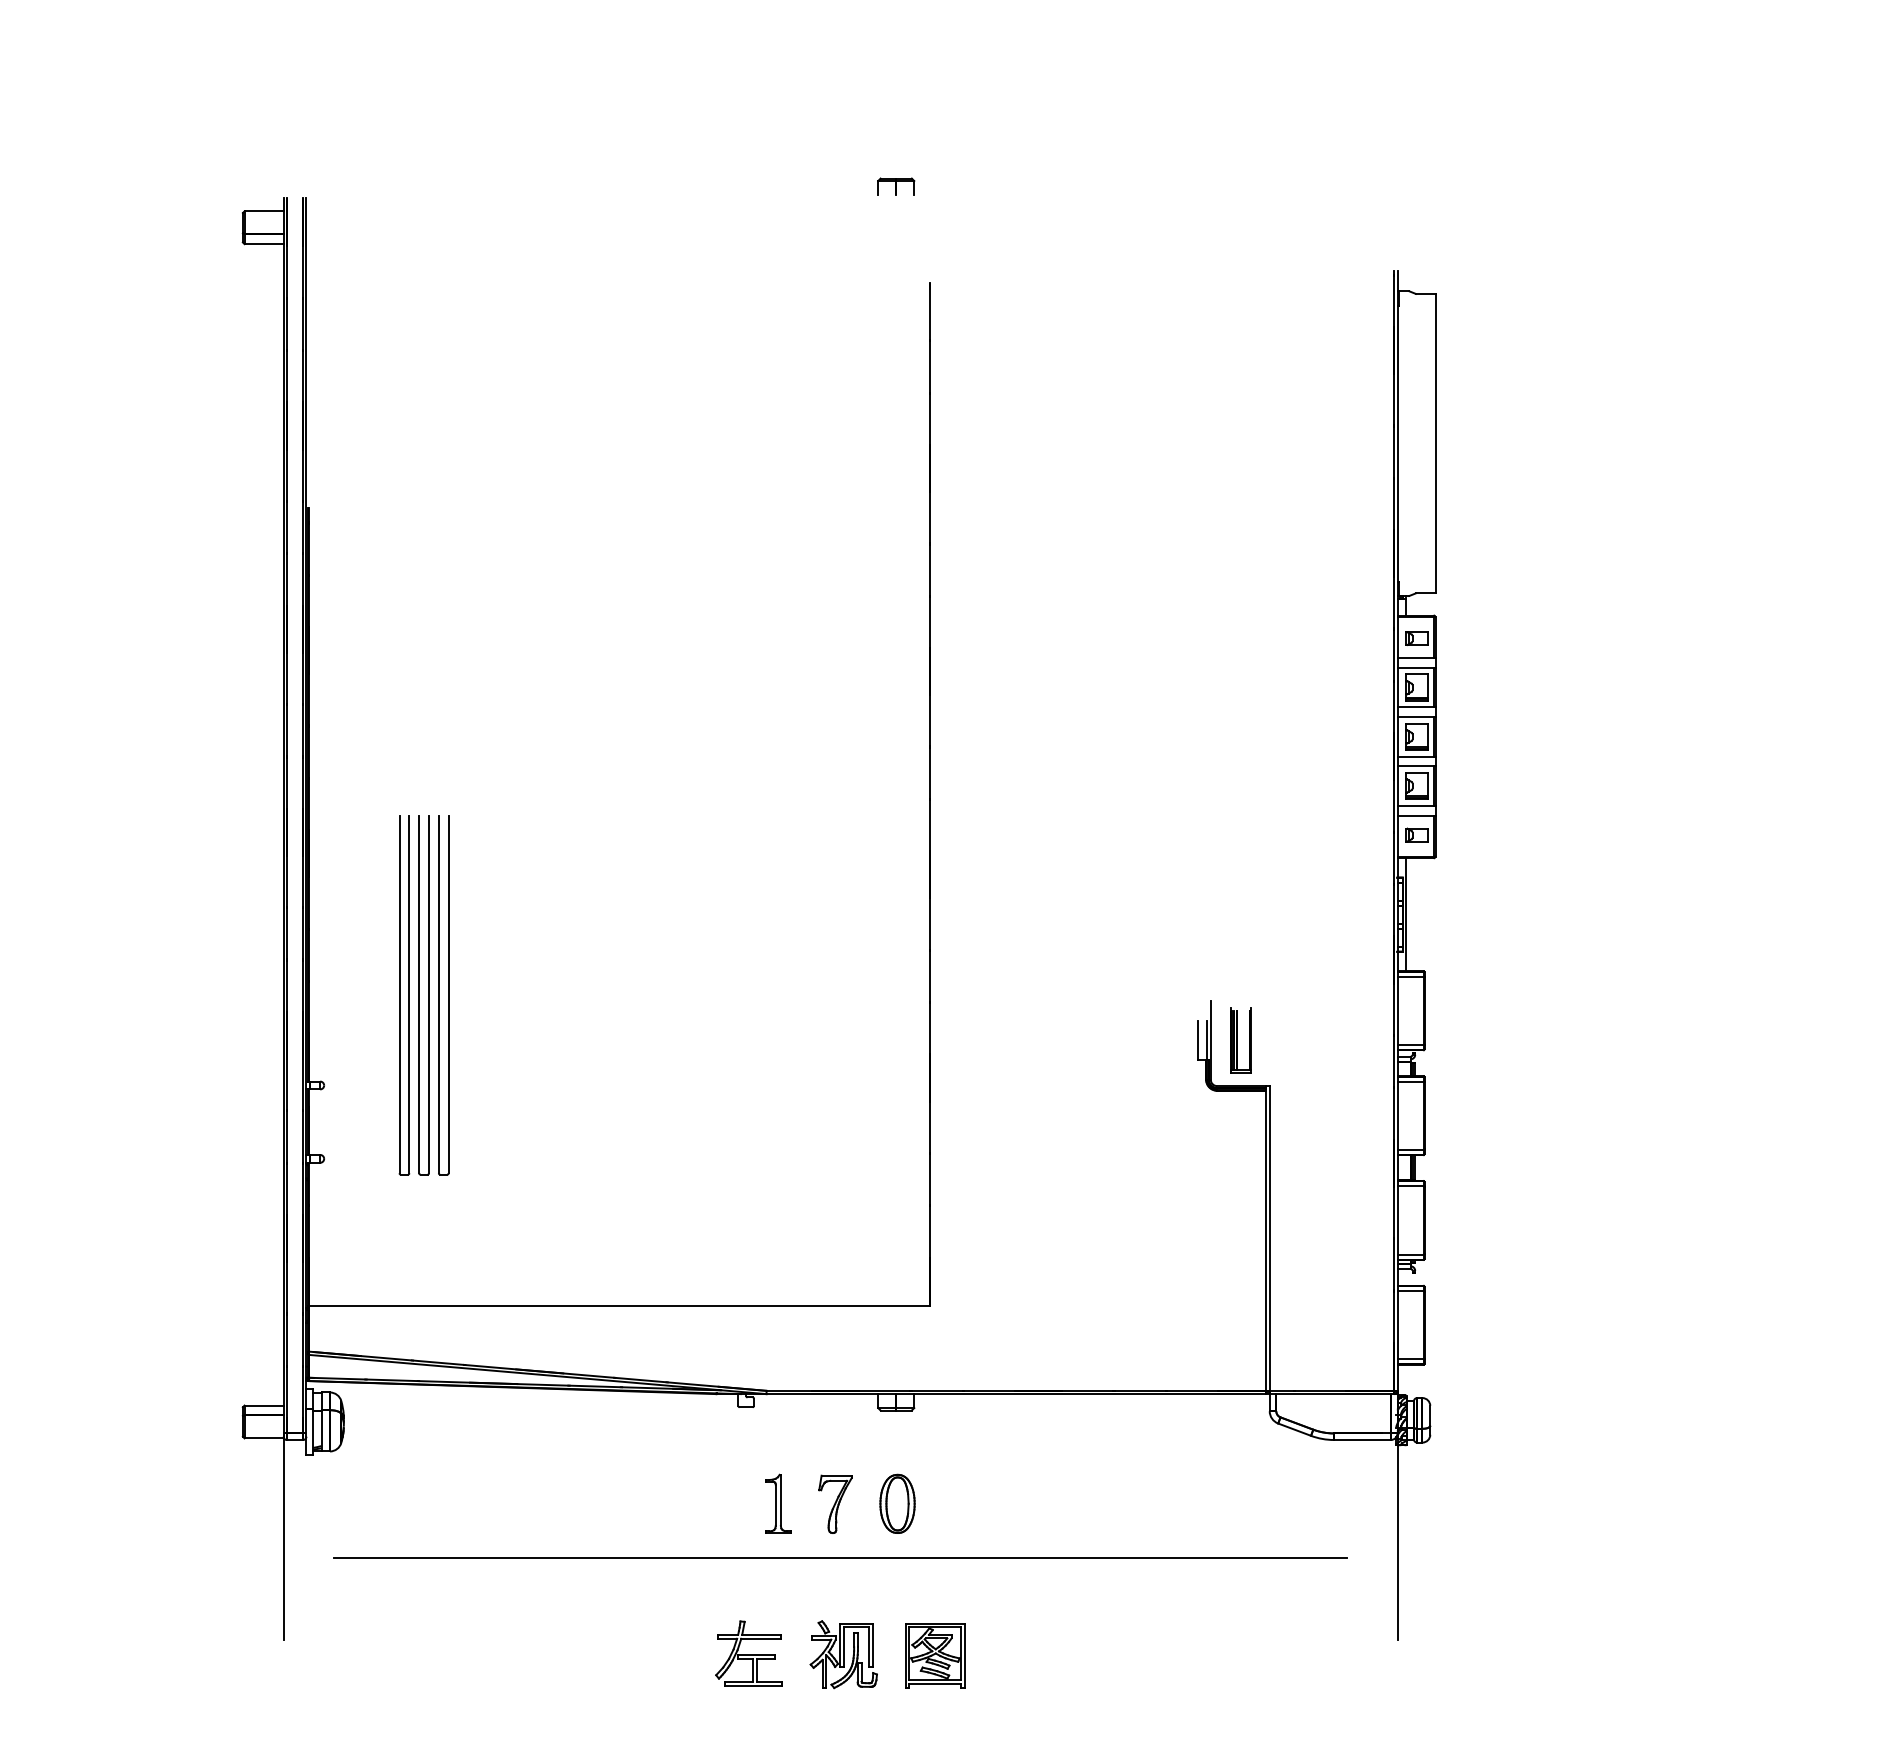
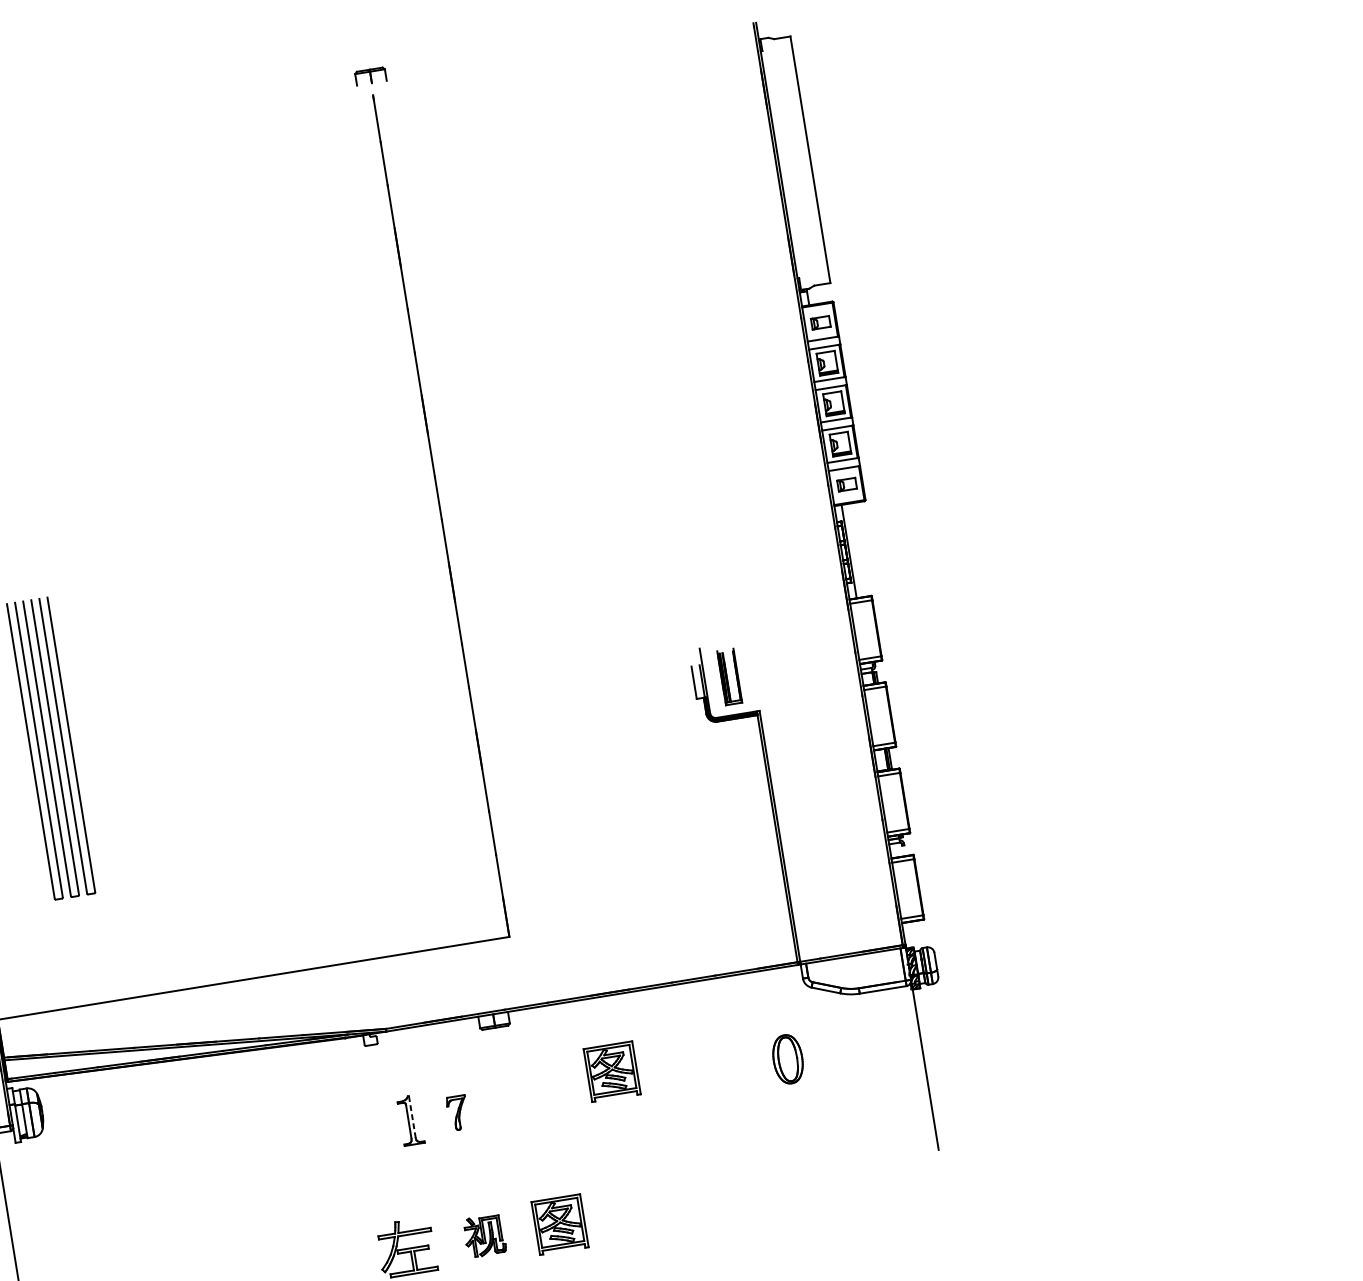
part: (896, 186) -> (371, 76), moved
part: (1026, 1484) -> (612, 1071), added
line: (780, 1500) -> (412, 1117), solid -> dashed
part: (835, 1503) -> (457, 1112), size x0.7
part: (897, 1503) -> (787, 1058), moved
line: (840, 1558) -> (469, 1157), removed
part: (843, 1654) -> (484, 1235), size x0.7

